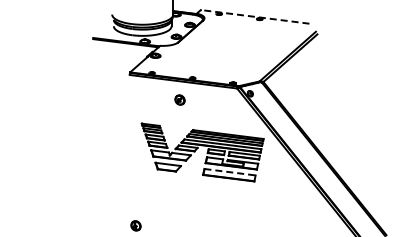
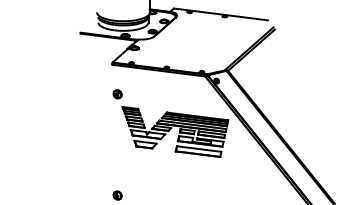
line: (255, 16) -> (221, 14), dashed -> solid
part: (179, 99) -> (117, 93), moved
line: (230, 172) -> (199, 149), dashed -> solid

